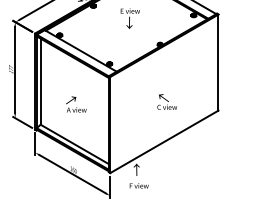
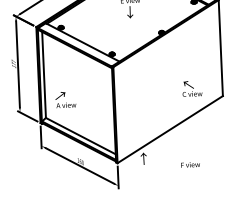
text: (167, 101) -> (192, 88), moved
text: (76, 104) -> (65, 99), moved
text: (138, 185) -> (189, 164), moved

